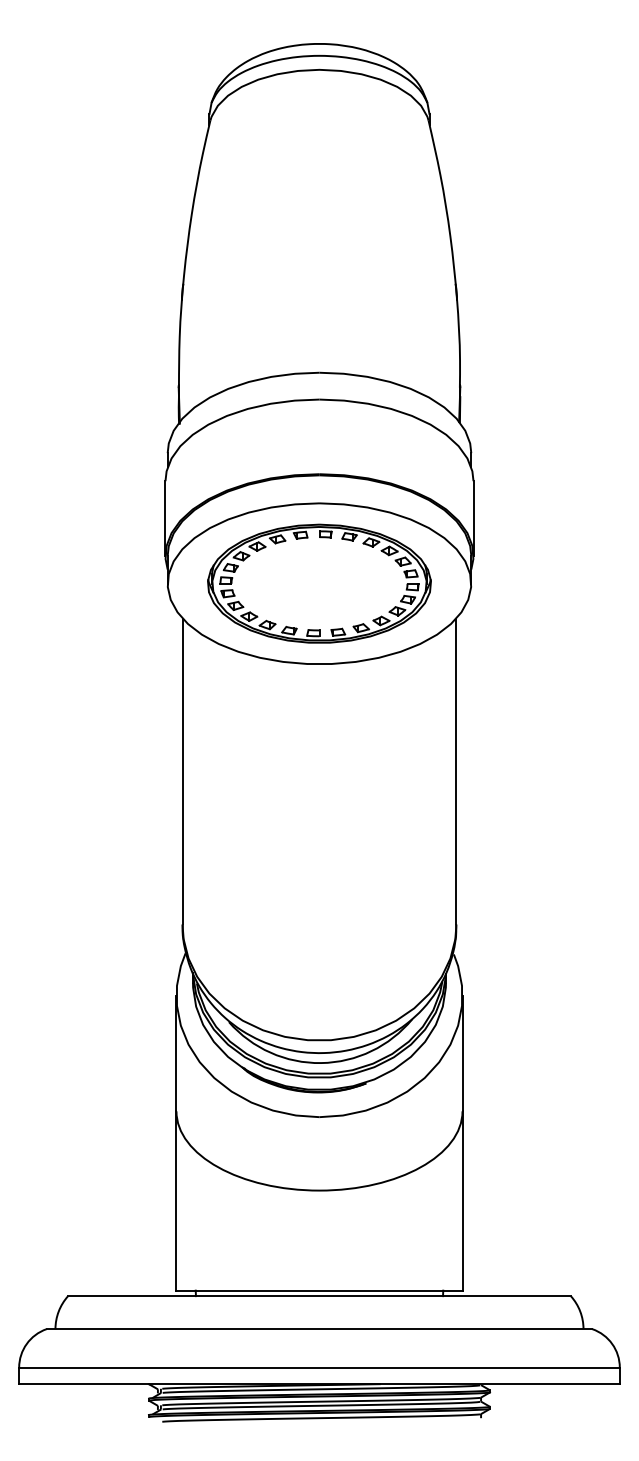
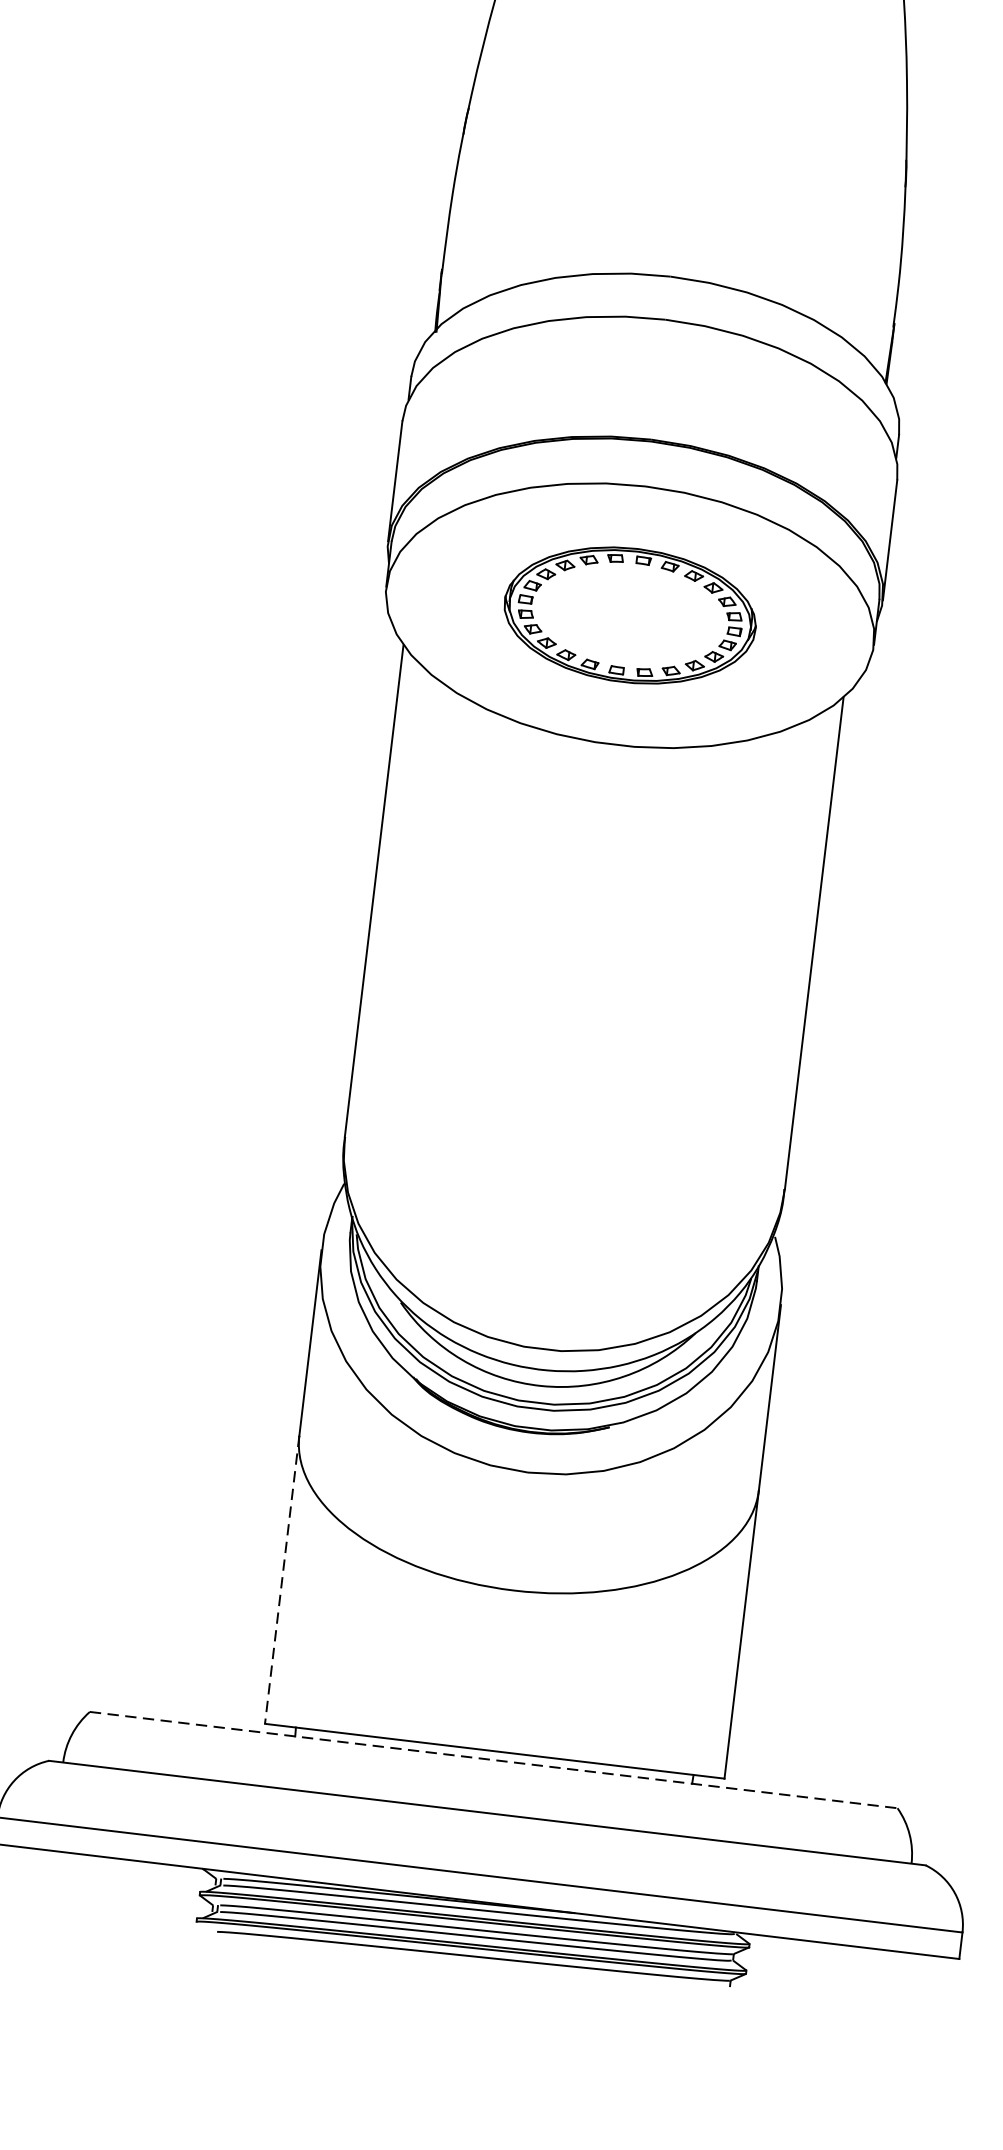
part: (319, 583) -> (630, 615), size x0.7
line: (176, 1200) -> (282, 1579), solid -> dashed
line: (319, 1296) -> (493, 1760), solid -> dashed

